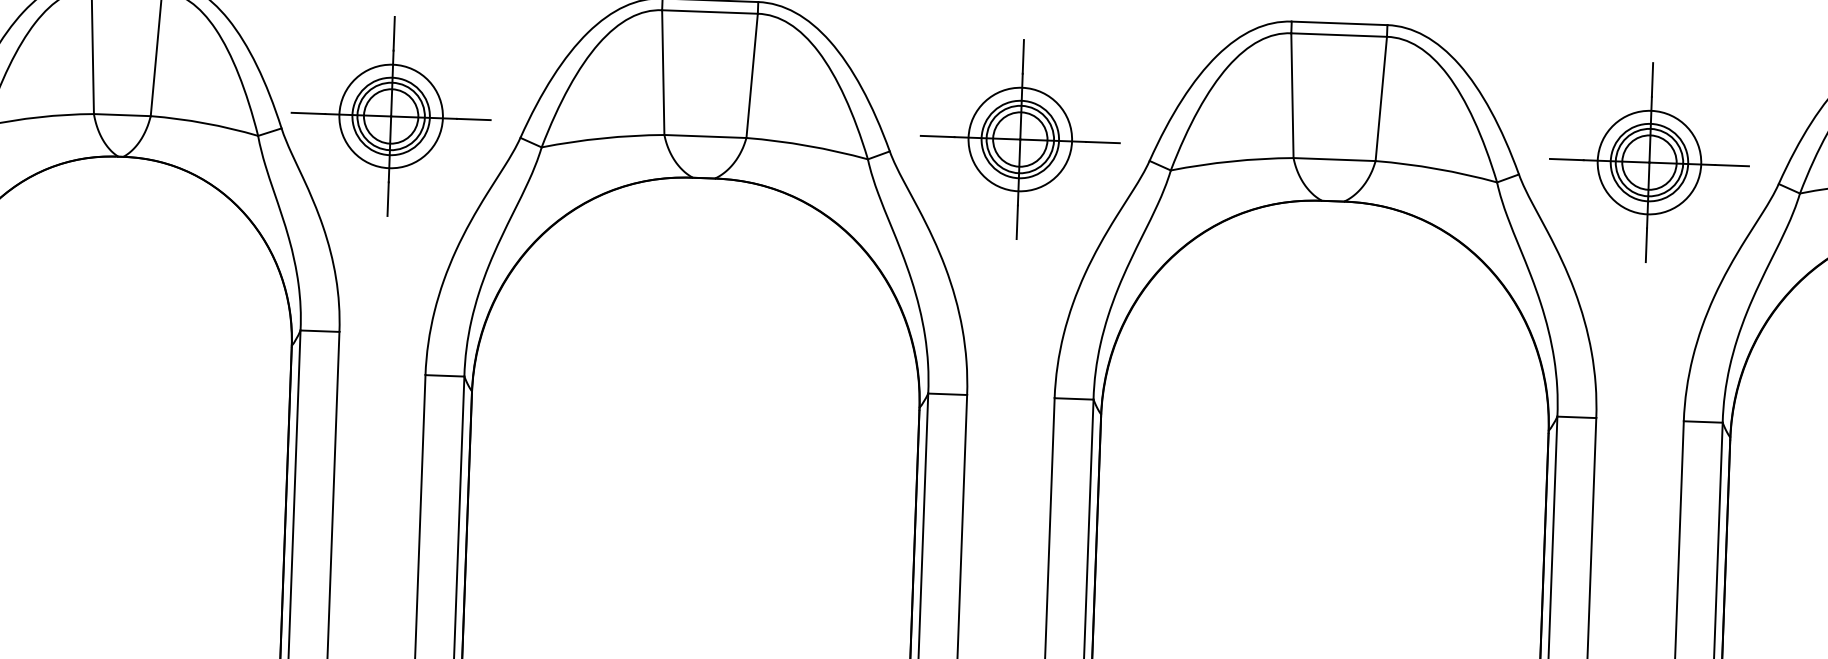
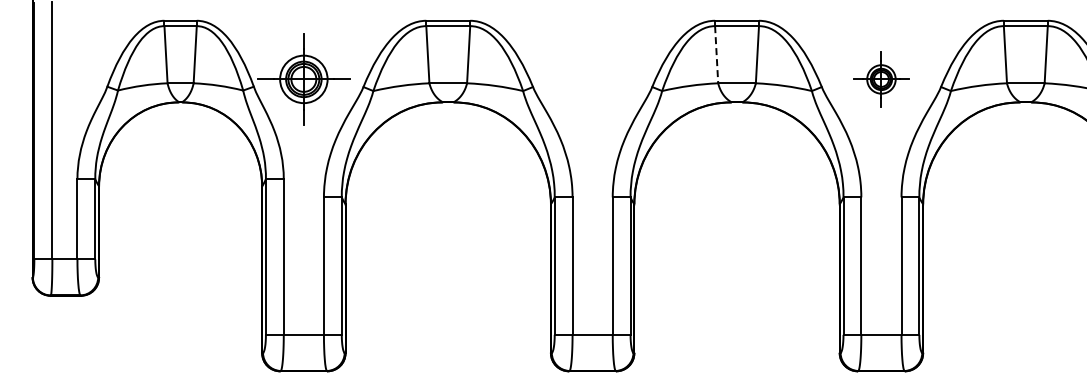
line: (1292, 95) -> (716, 54), solid -> dashed
part: (1019, 139) -> (592, 79), removed
part: (1649, 162) -> (881, 79), size x0.6

